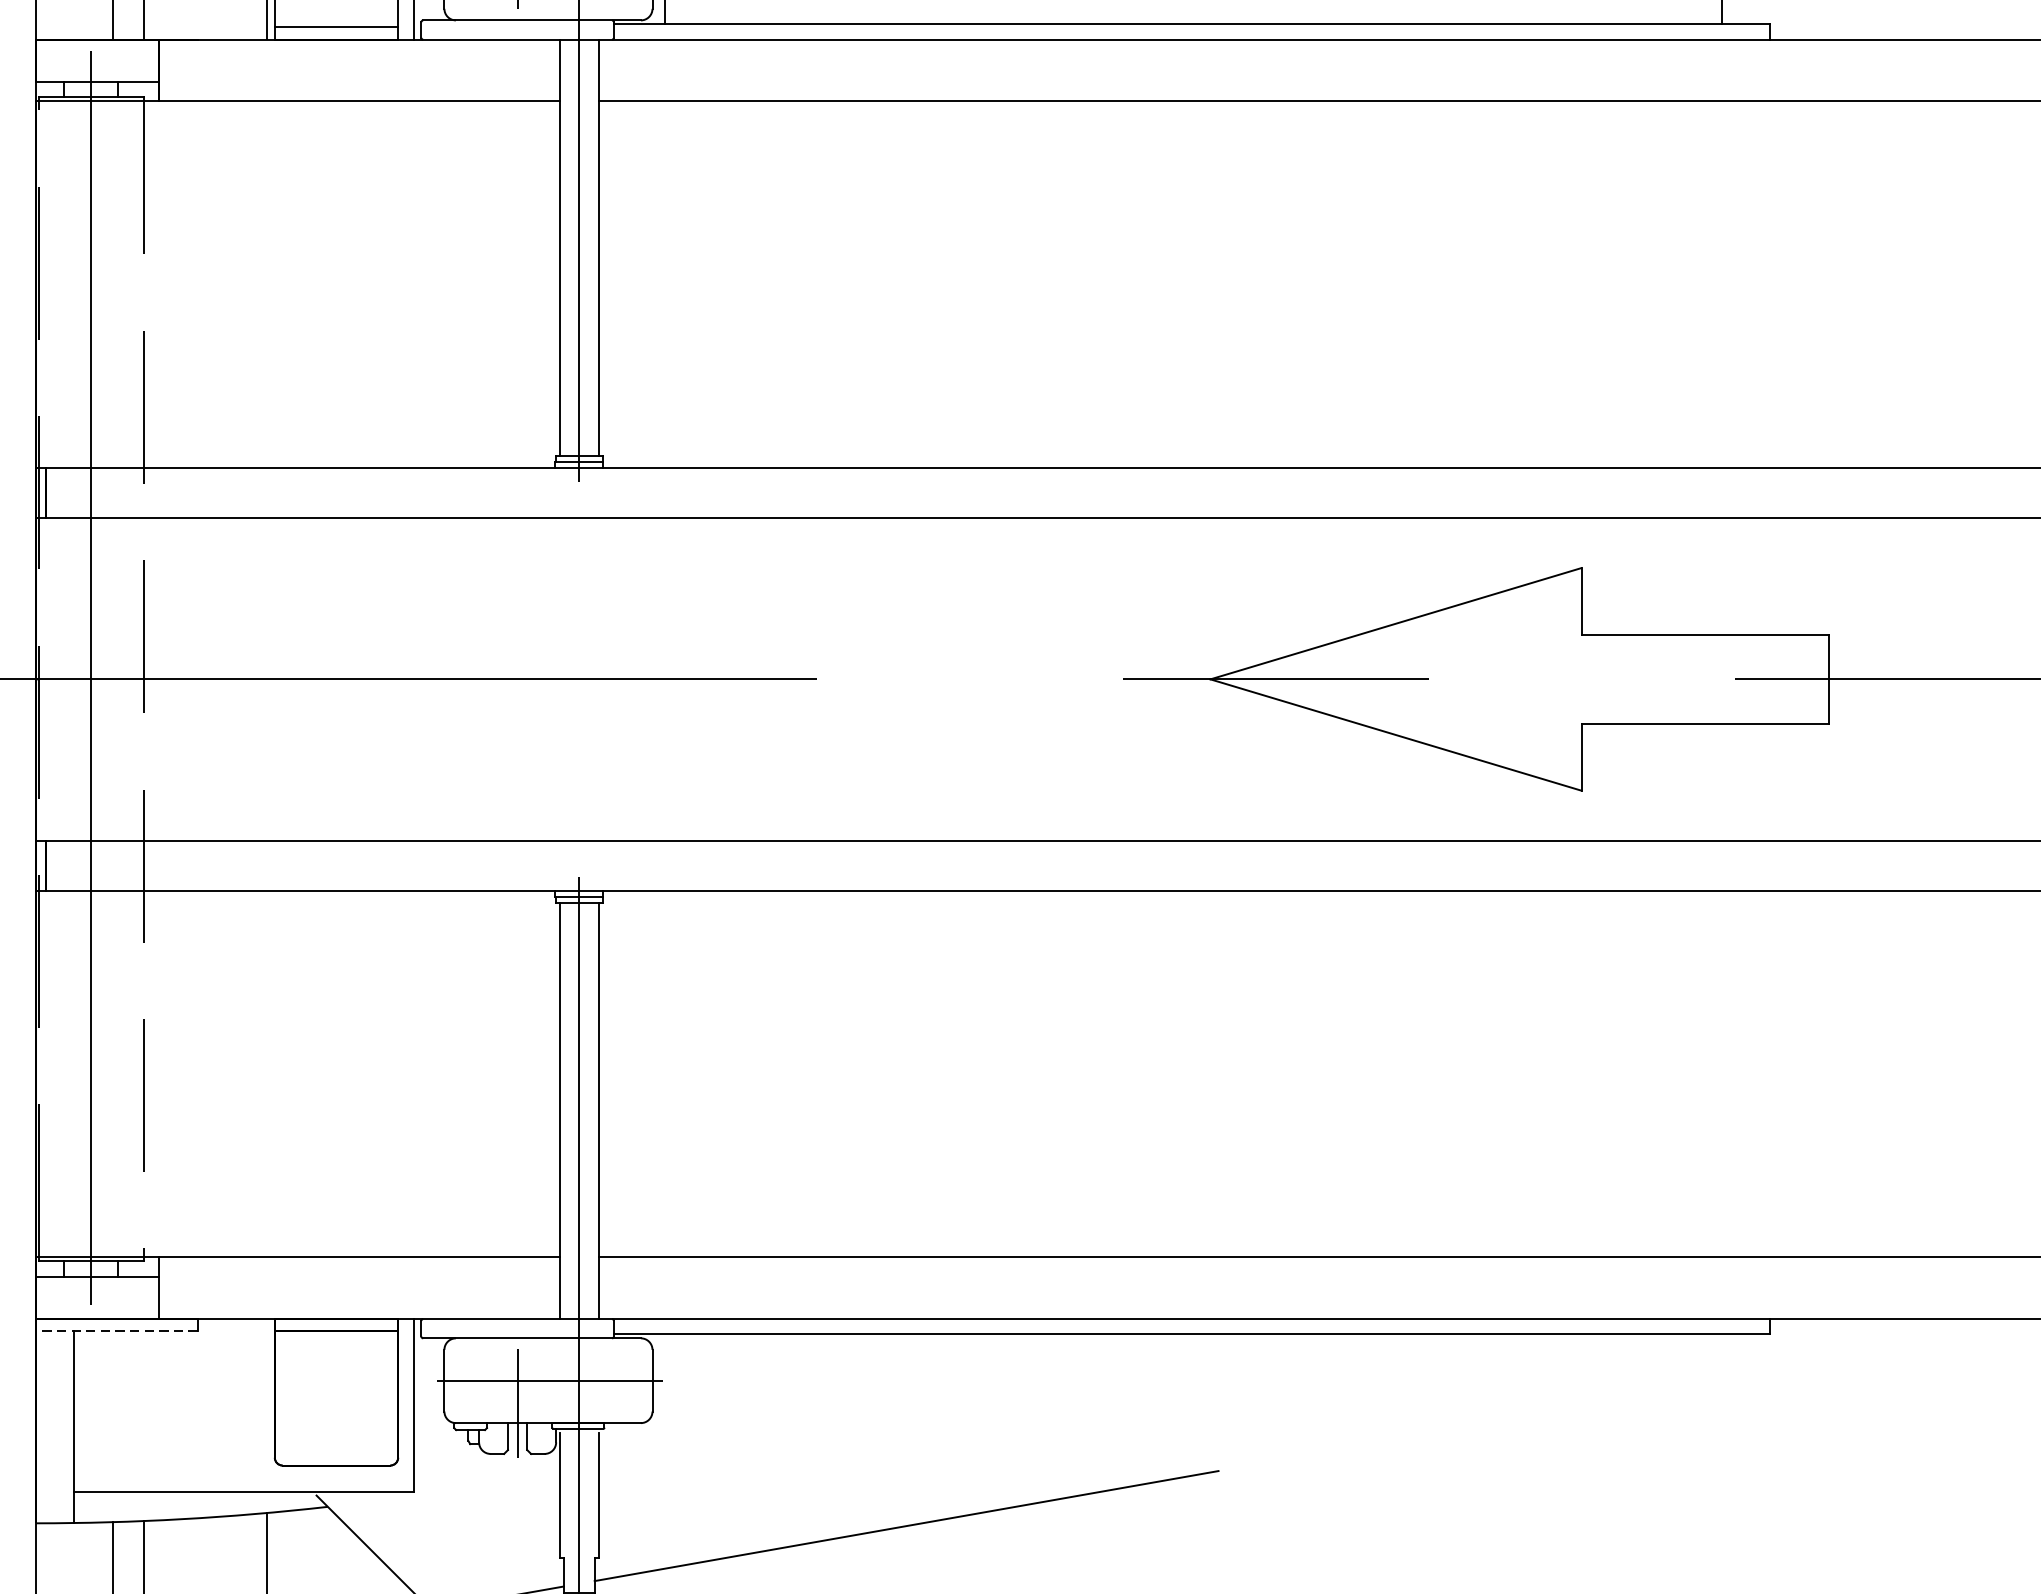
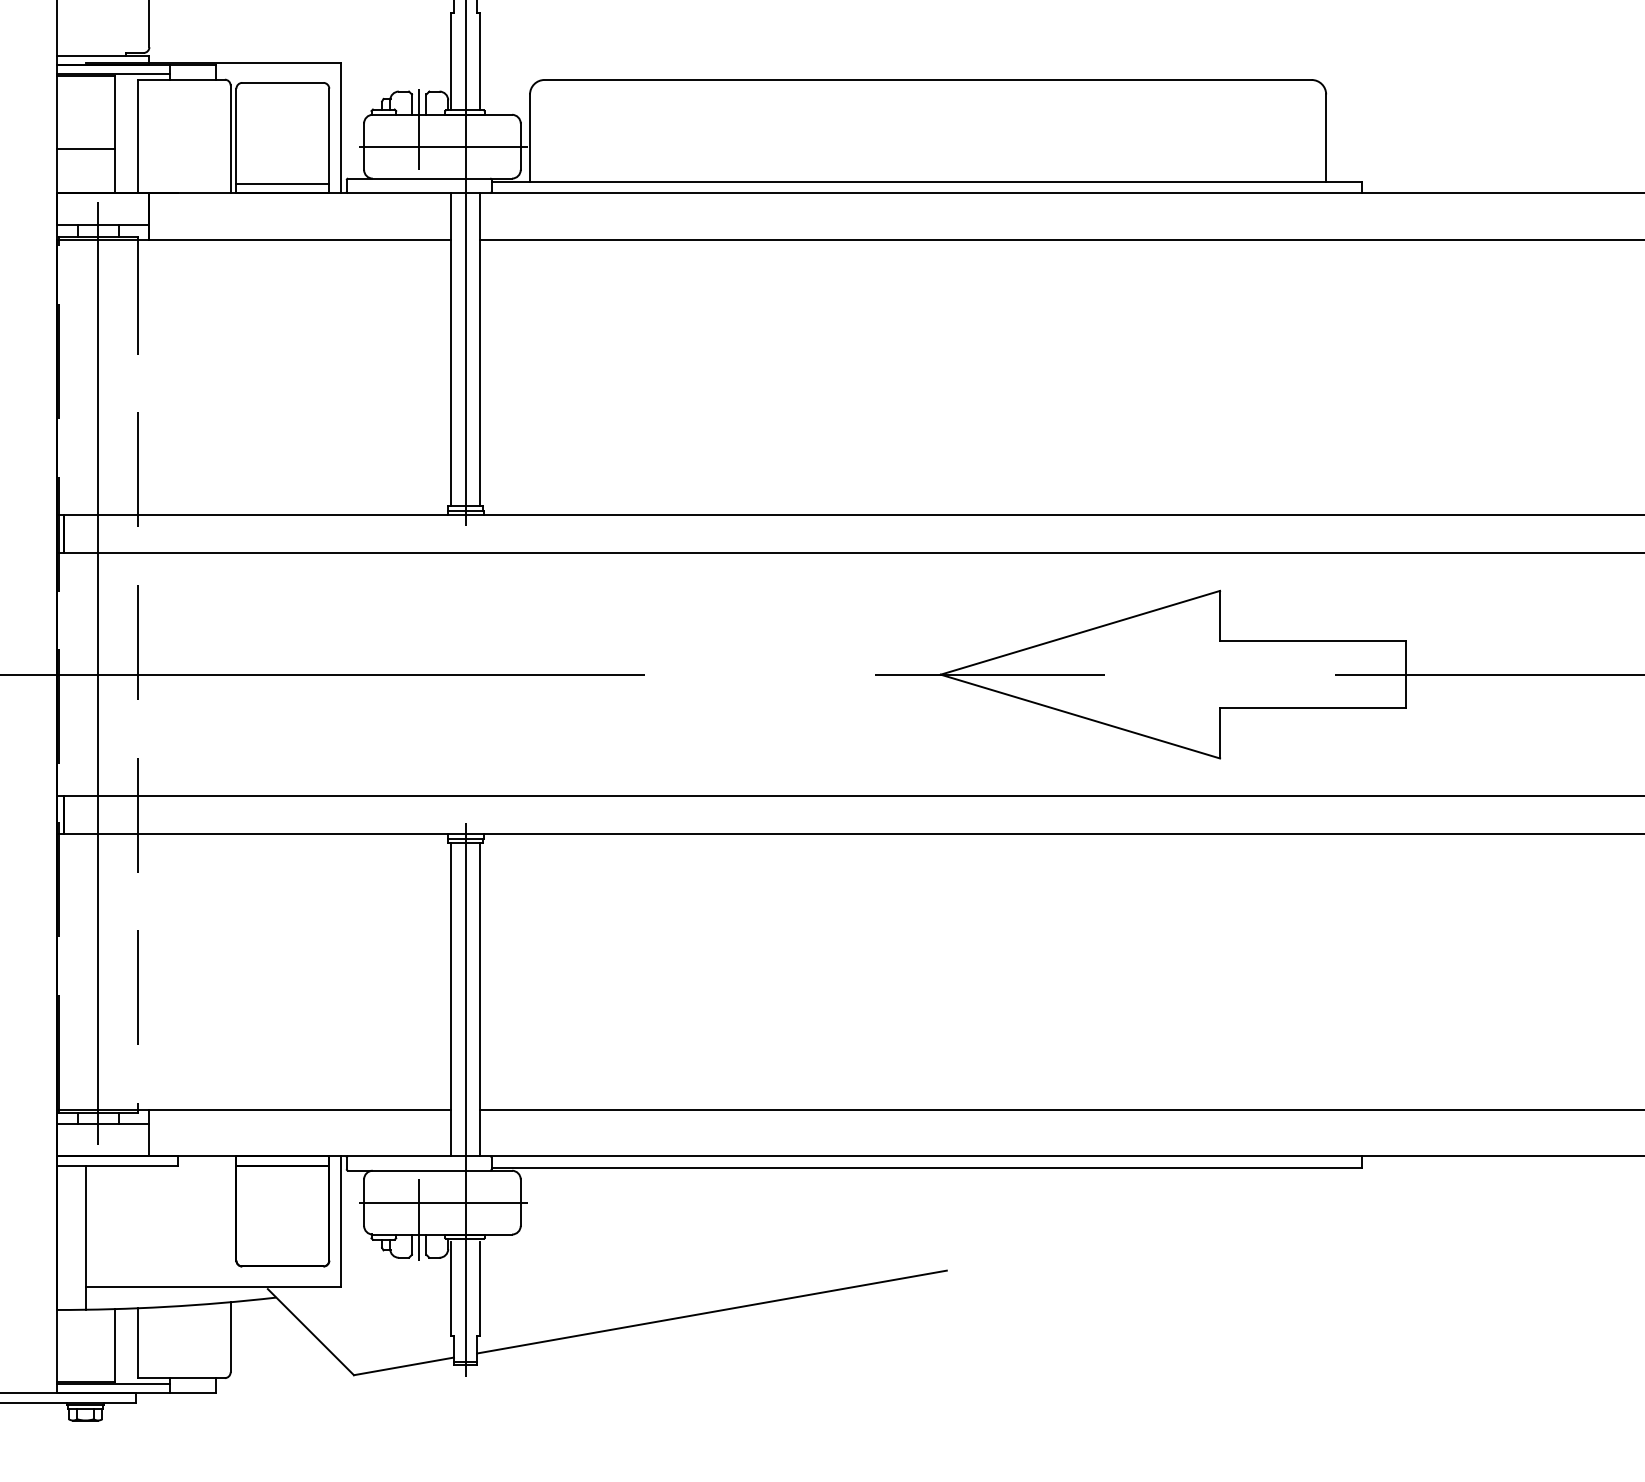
line: (116, 1331) -> (117, 1165), dashed -> solid

